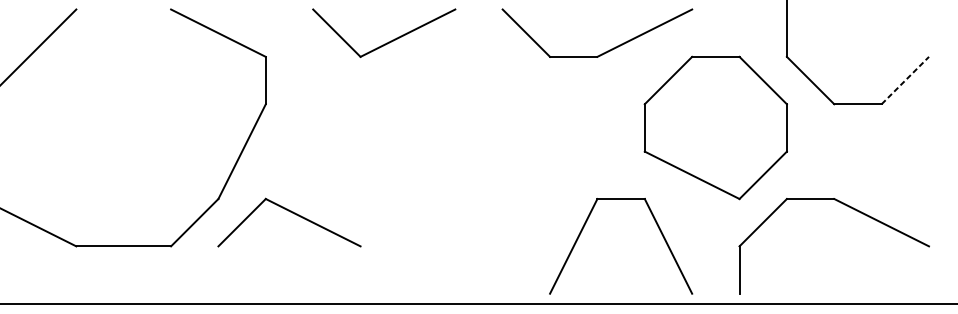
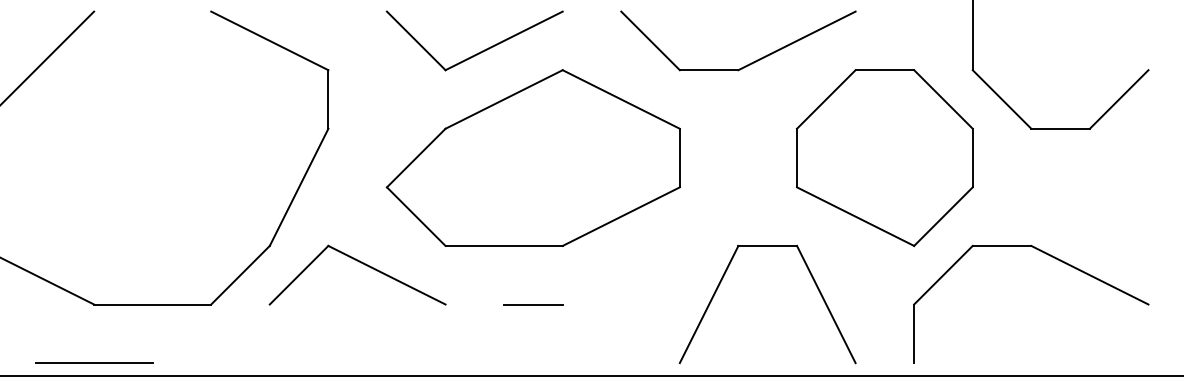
line: (905, 80) -> (1119, 99), dashed -> solid
part: (430, 127) -> (532, 157), added
line: (431, 246) -> (533, 304), added
line: (75, 294) -> (93, 363), added

